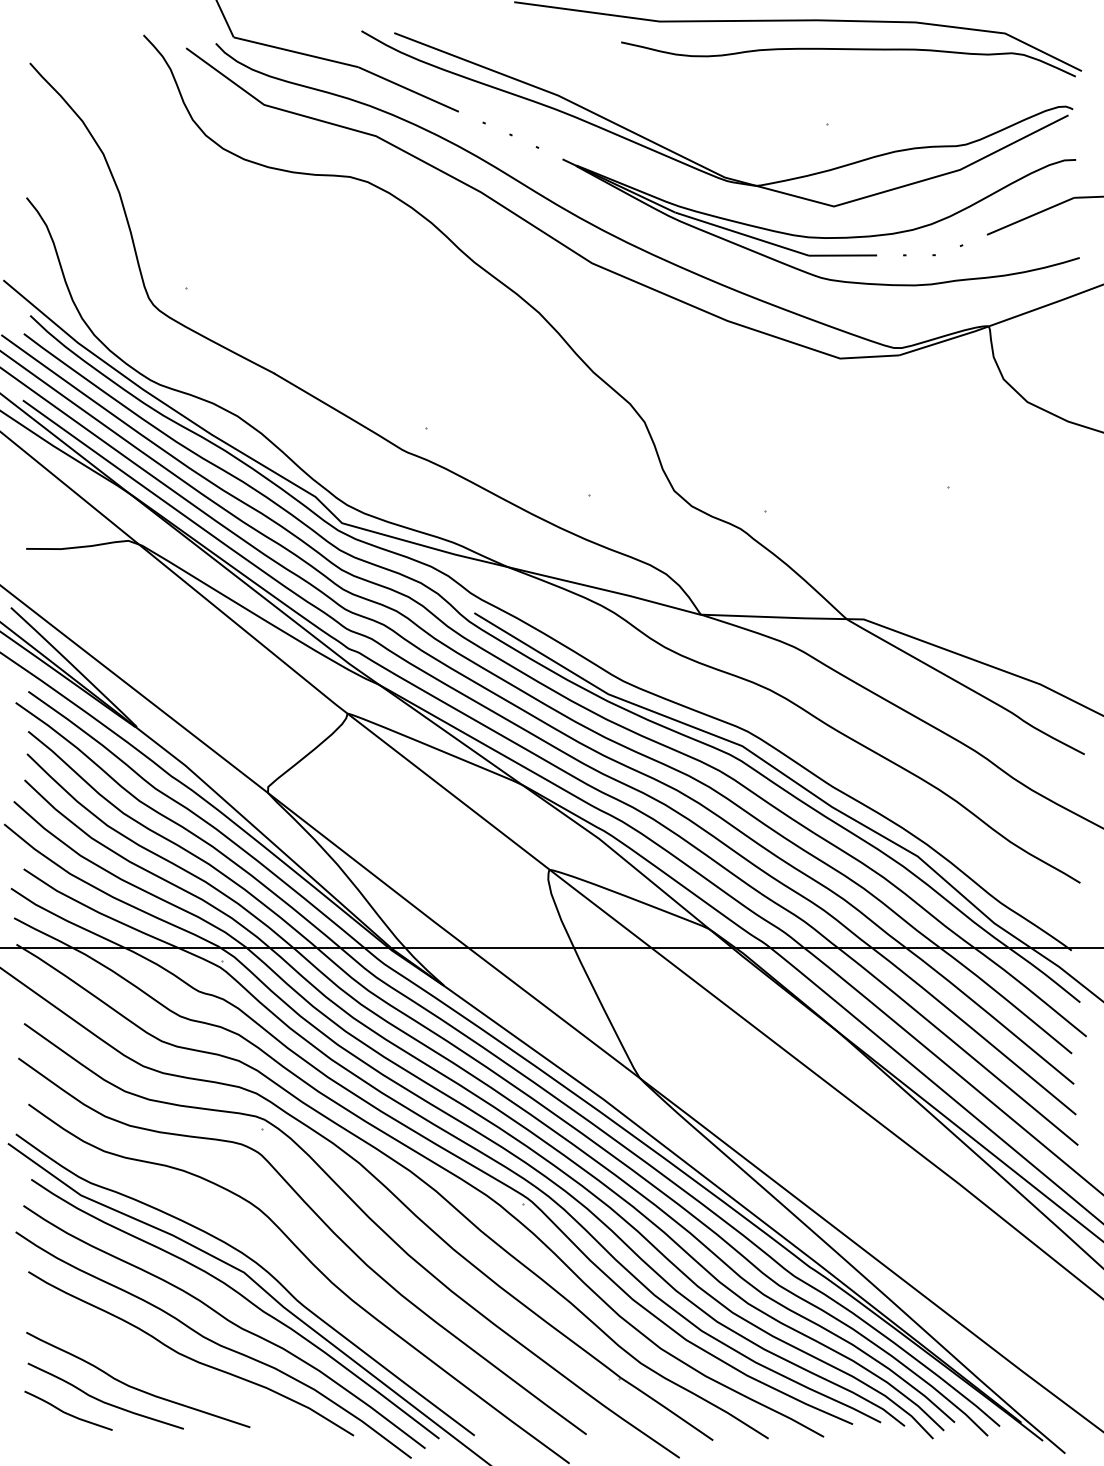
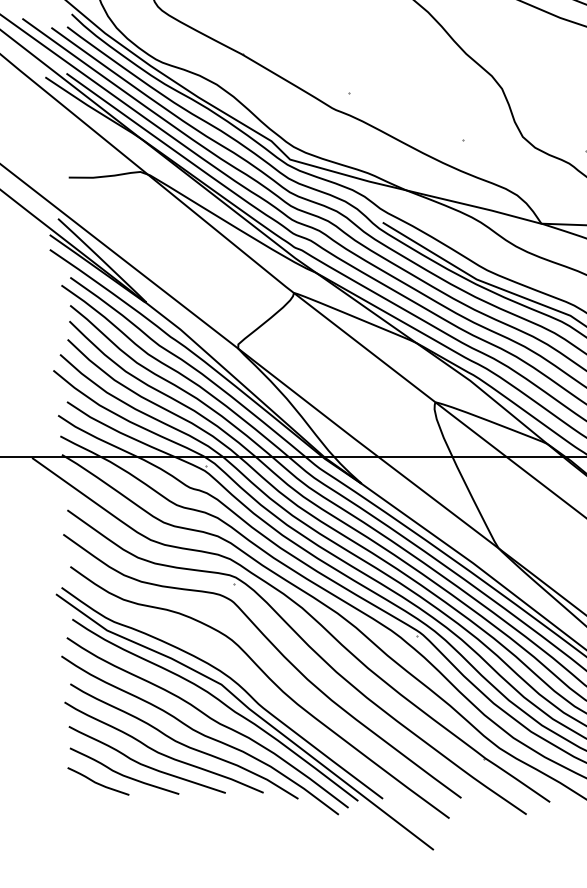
curve: (158, 1370) -> (161, 753), added

